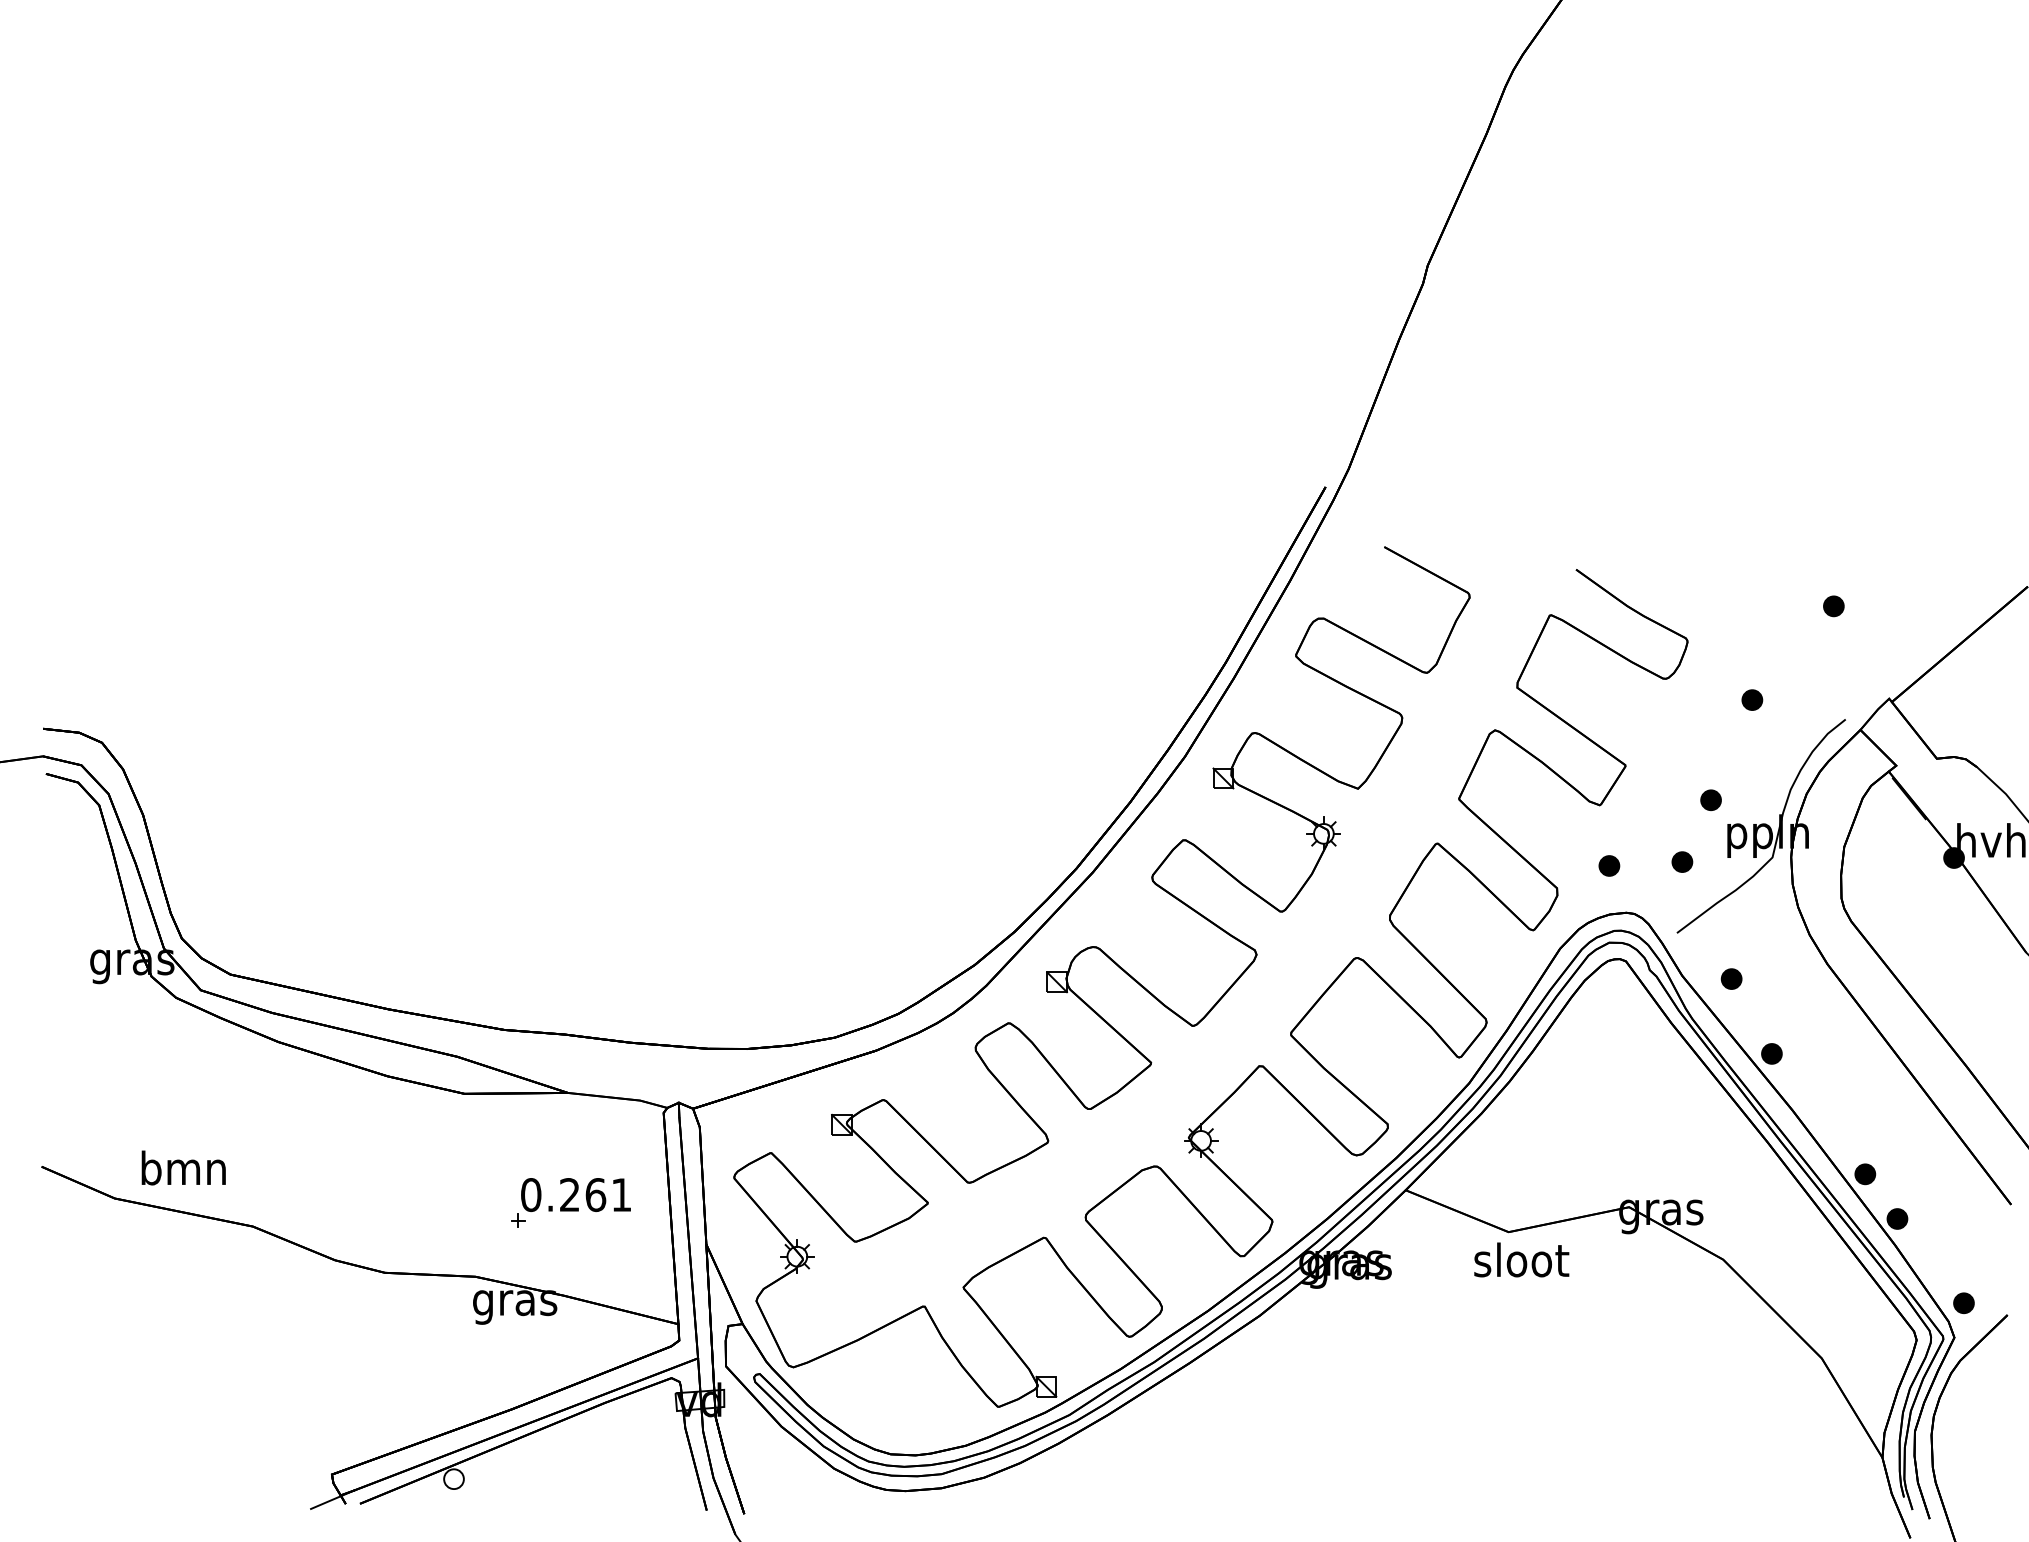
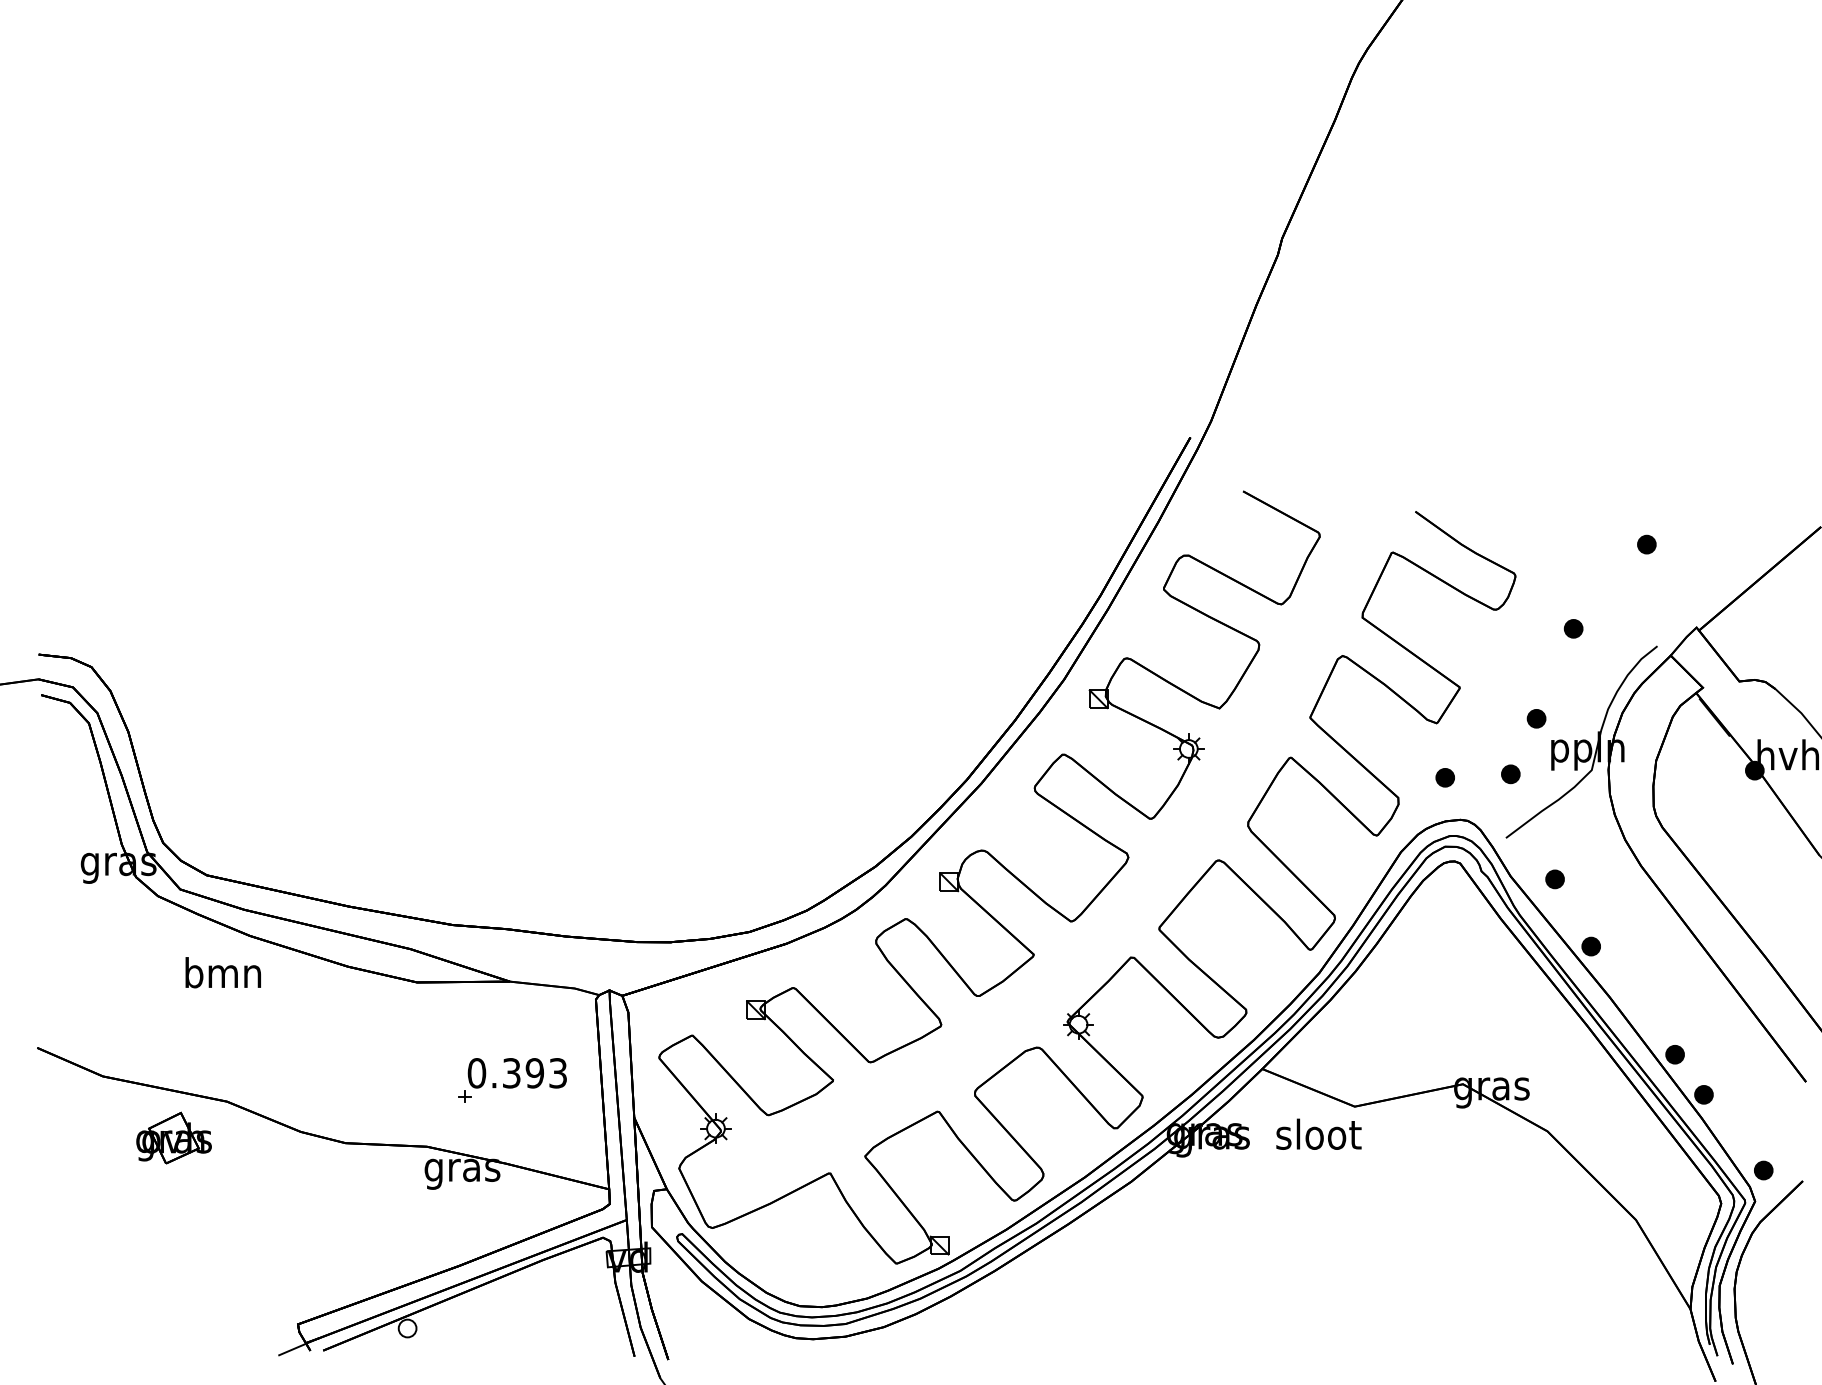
text: (183, 1167) -> (223, 972), moved
text: (595, 1195) -> (534, 1073), 0.261 -> 0.393
text: (1521, 1259) -> (1318, 1133), moved
part: (193, 1267) -> (173, 1138), added

